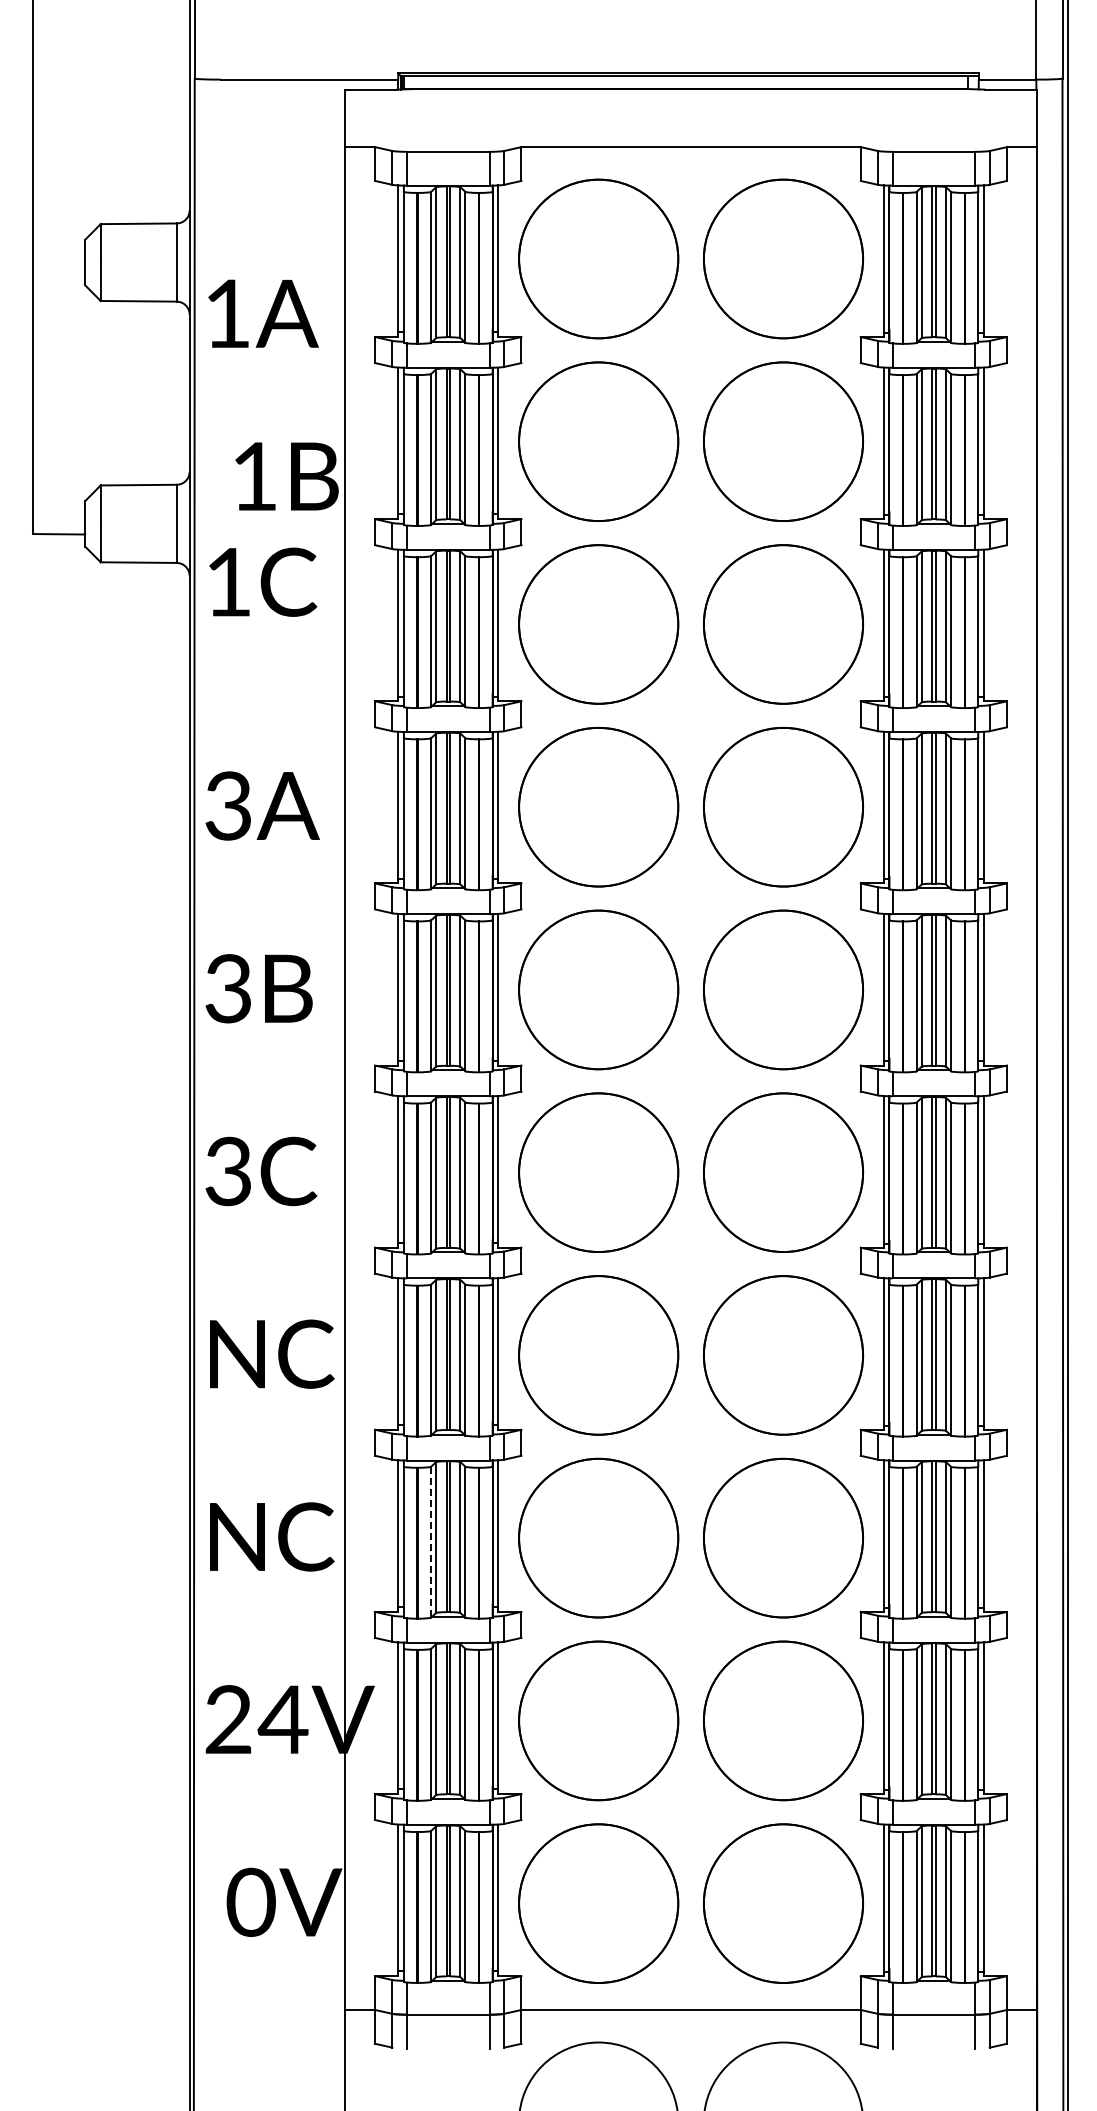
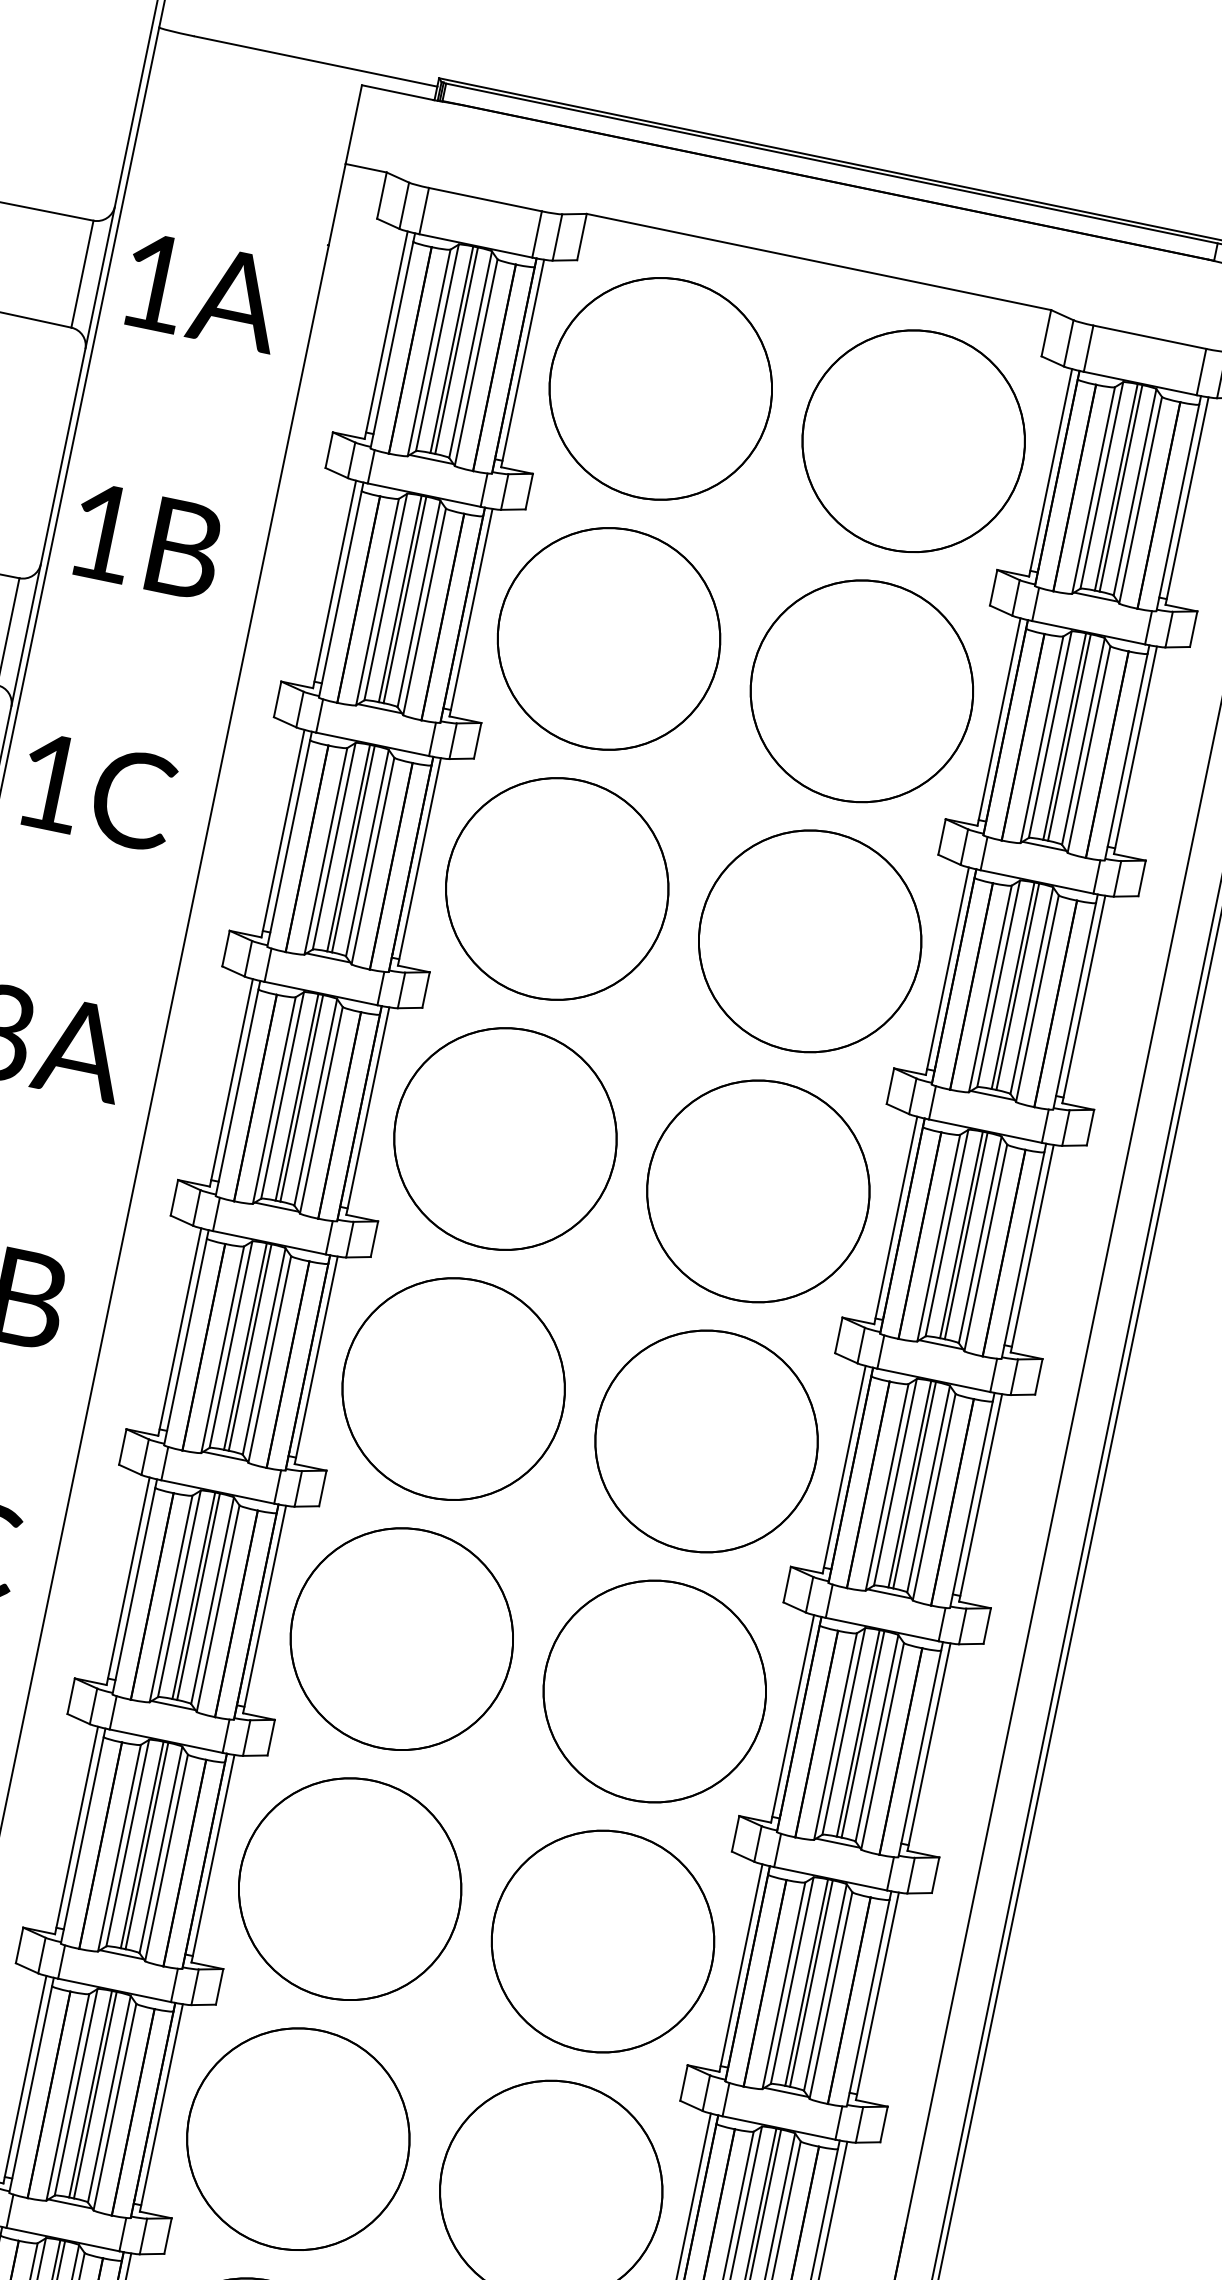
text: (263, 313) -> (203, 292), moved
text: (286, 476) -> (146, 541), moved
text: (263, 581) -> (99, 791), moved
line: (431, 1542) -> (68, 2097), dashed -> solid

